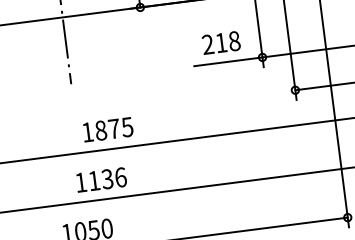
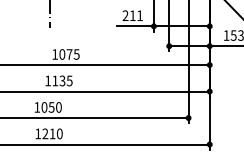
text: (233, 40) -> (139, 15), 218 -> 211
text: (101, 130) -> (62, 54), 1875 -> 1075
text: (120, 176) -> (69, 80), 1136 -> 1135

